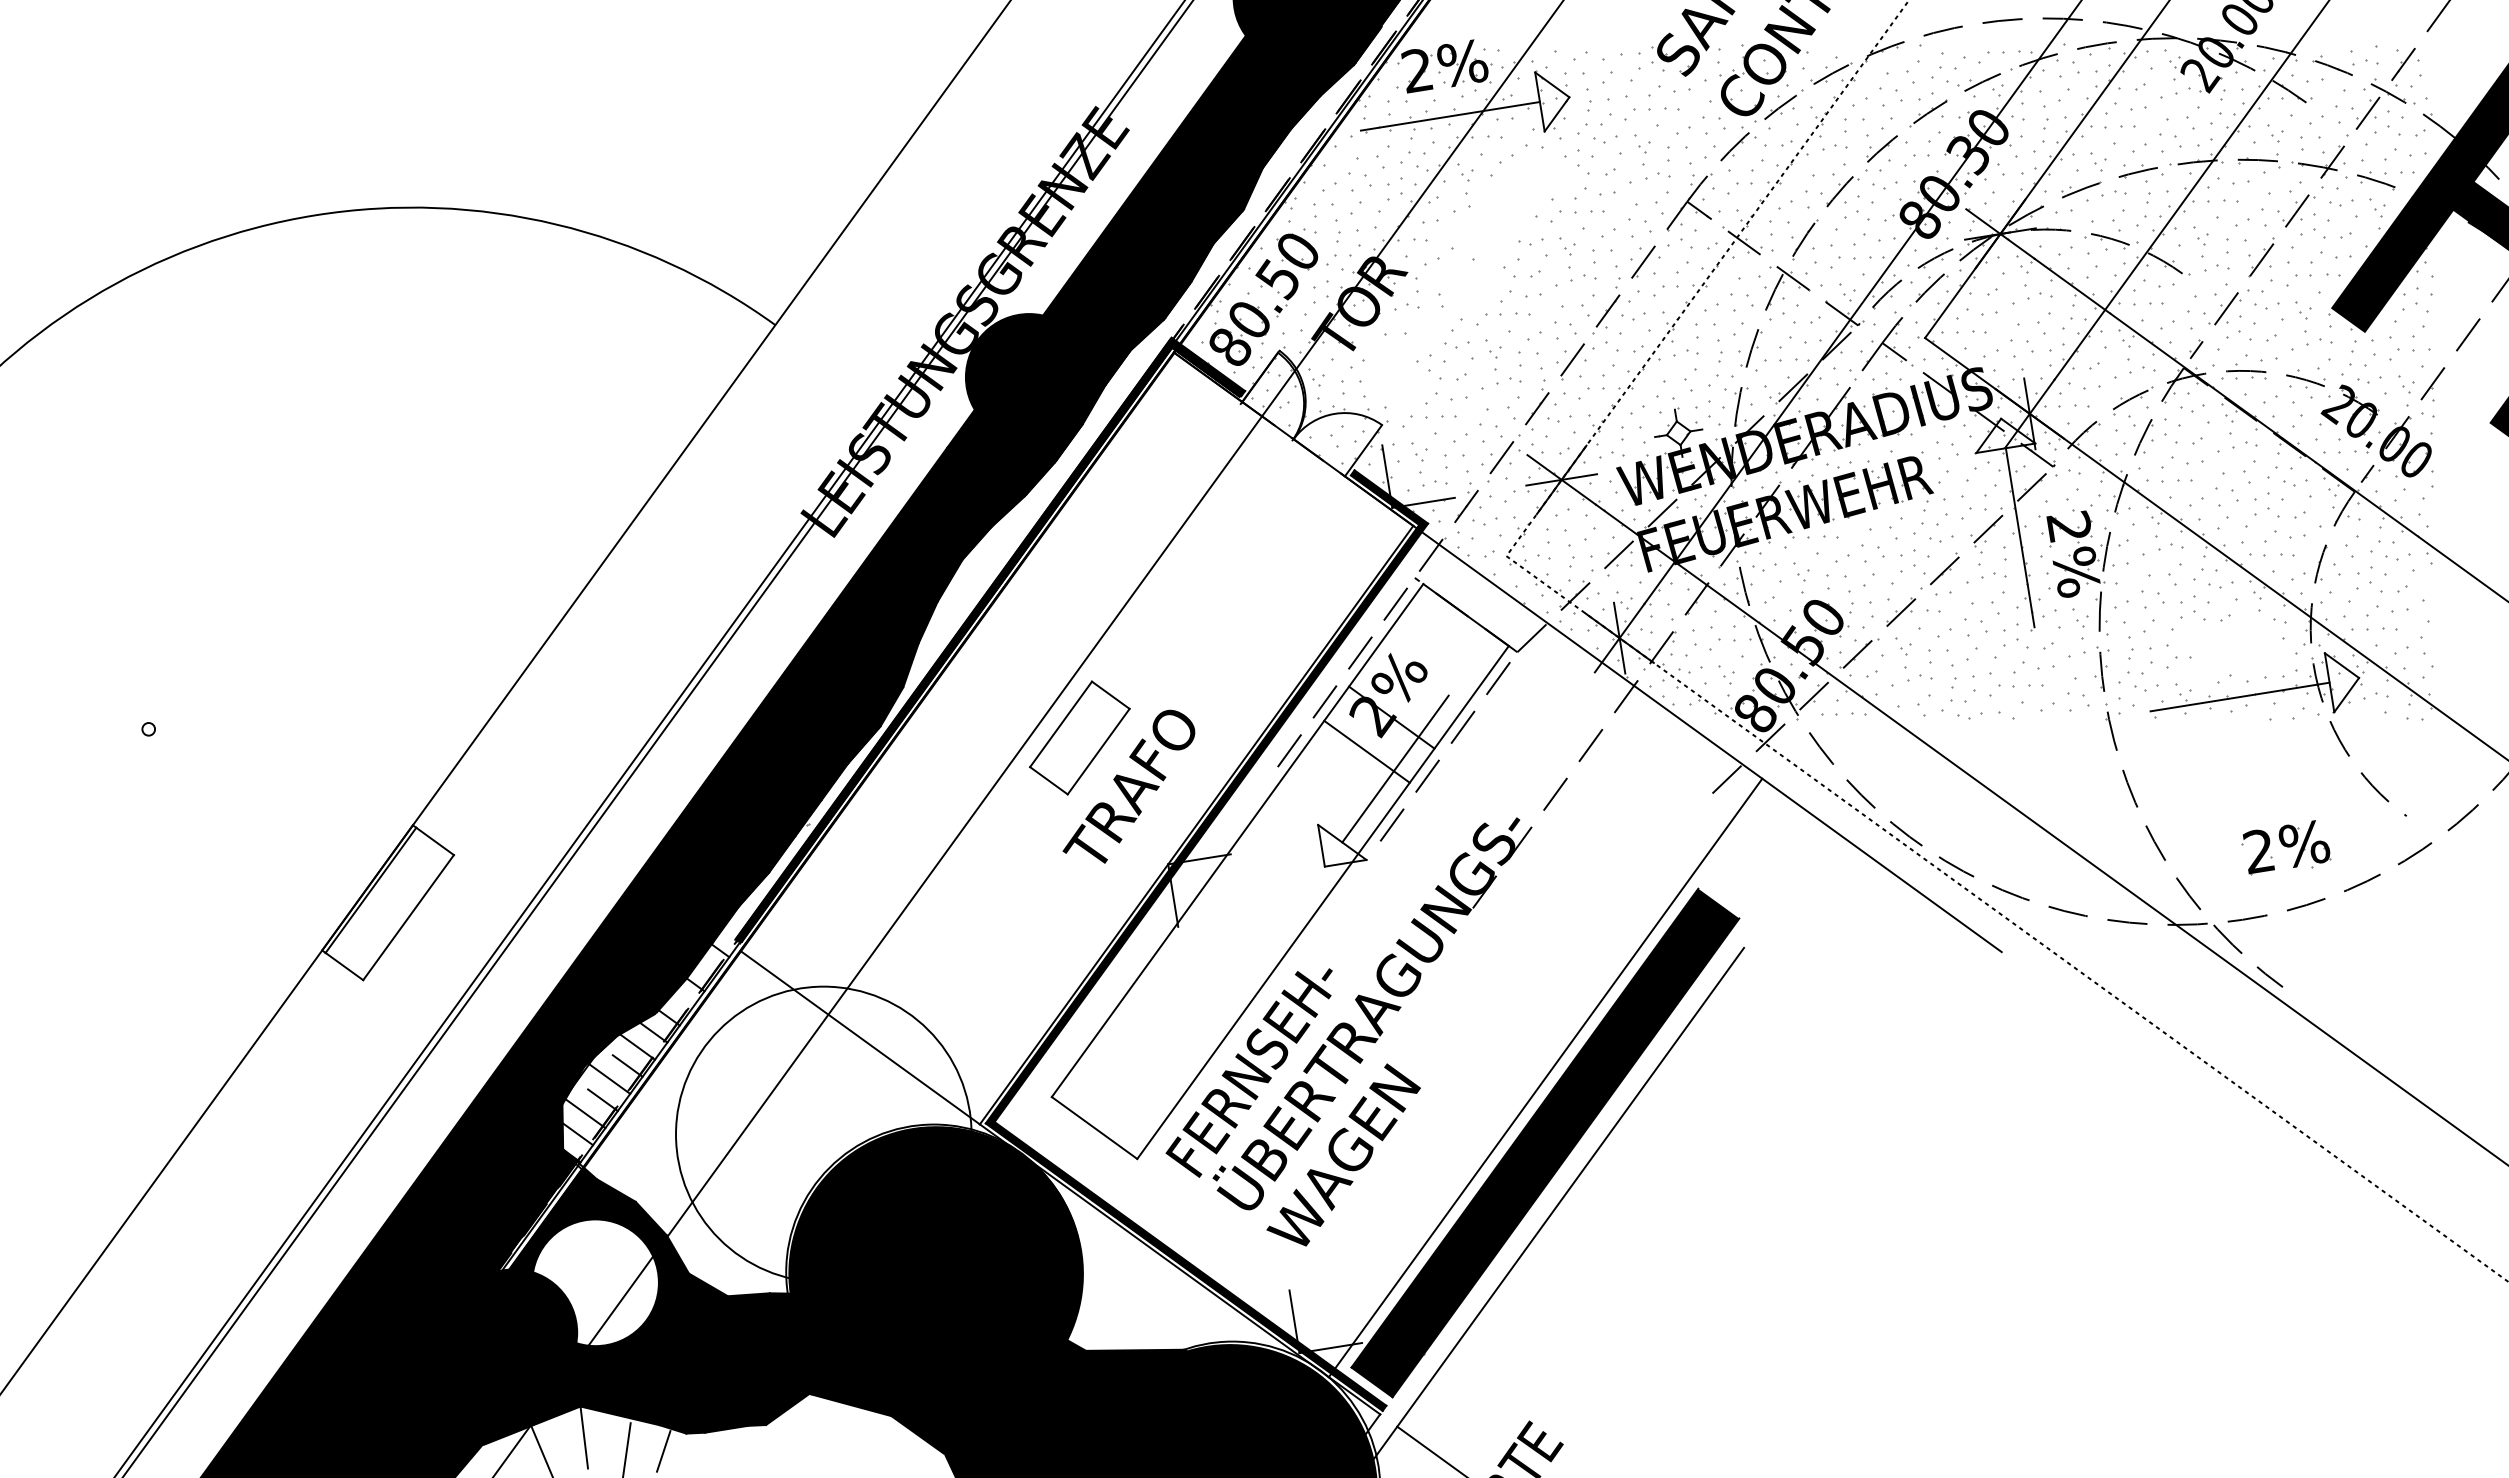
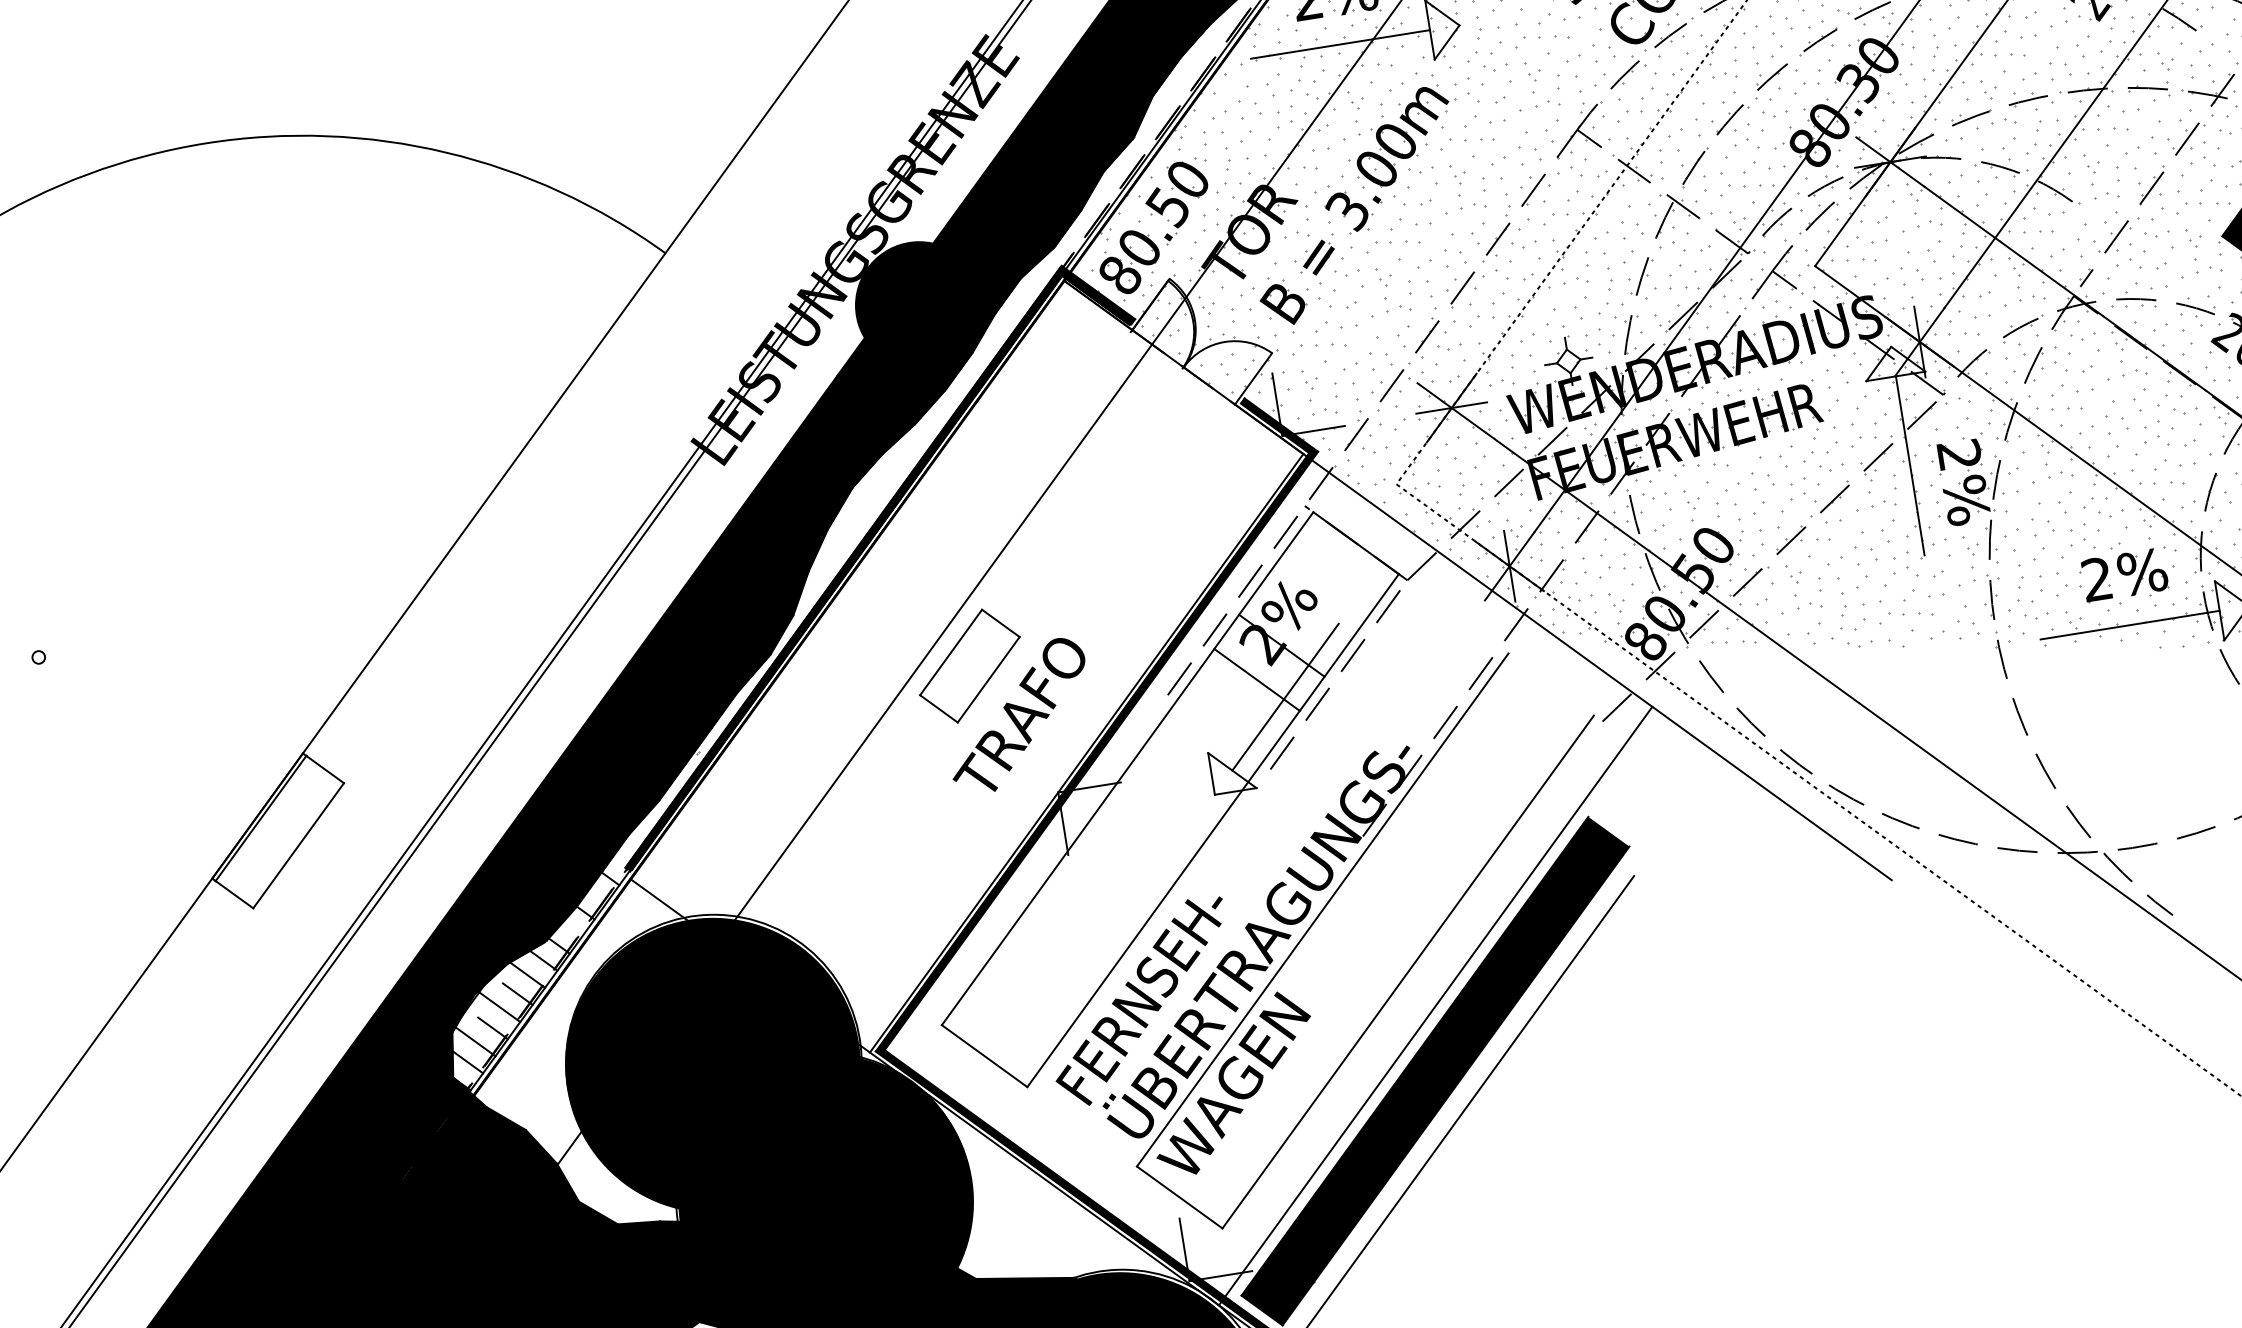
part: (1467, 280) -> (1357, 208), added
part: (2286, 847) -> (2124, 575), moved
part: (1434, 981) -> (1324, 909), added
fill: (822, 1137) -> (712, 1065), added
fill: (540, 1216) -> (430, 1144), added
fill: (595, 1282) -> (485, 1210), added

